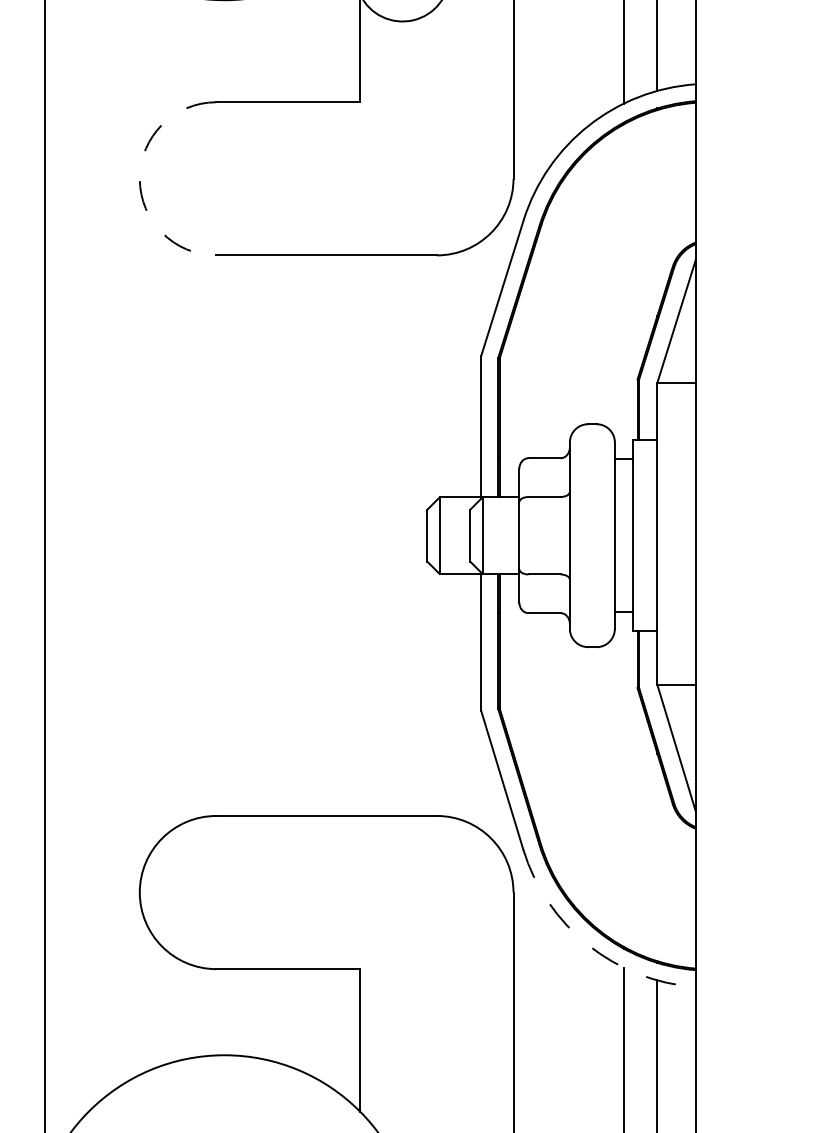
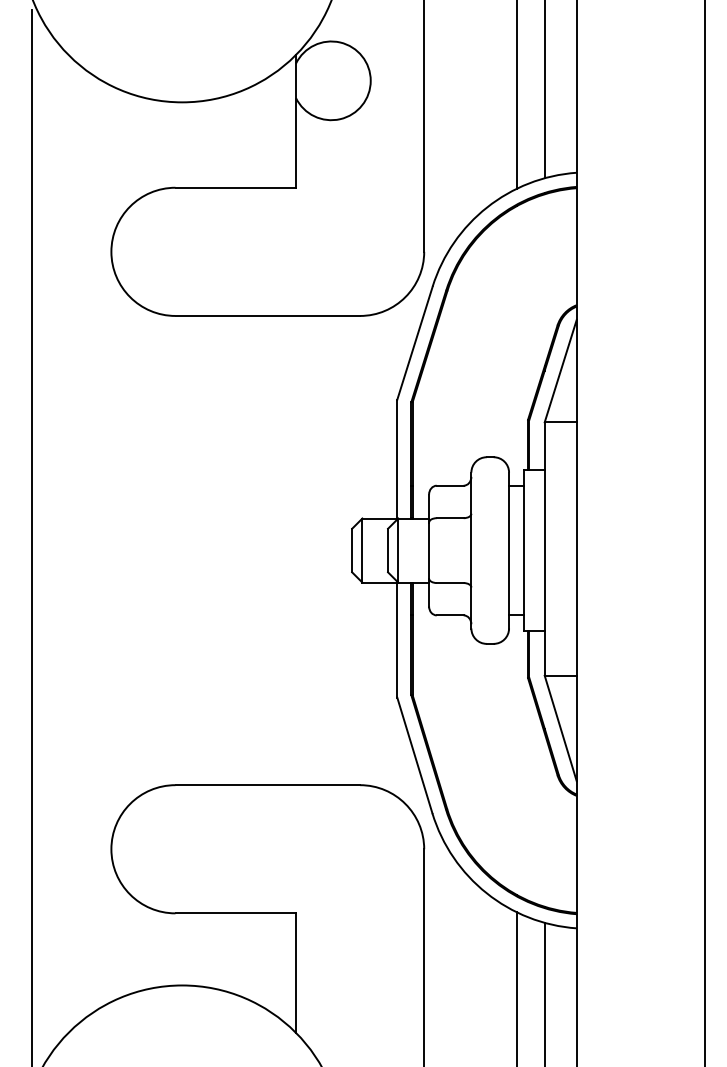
arc: (139, 178) -> (111, 251), dashed -> solid
arc: (587, 945) -> (486, 893), dashed -> solid

